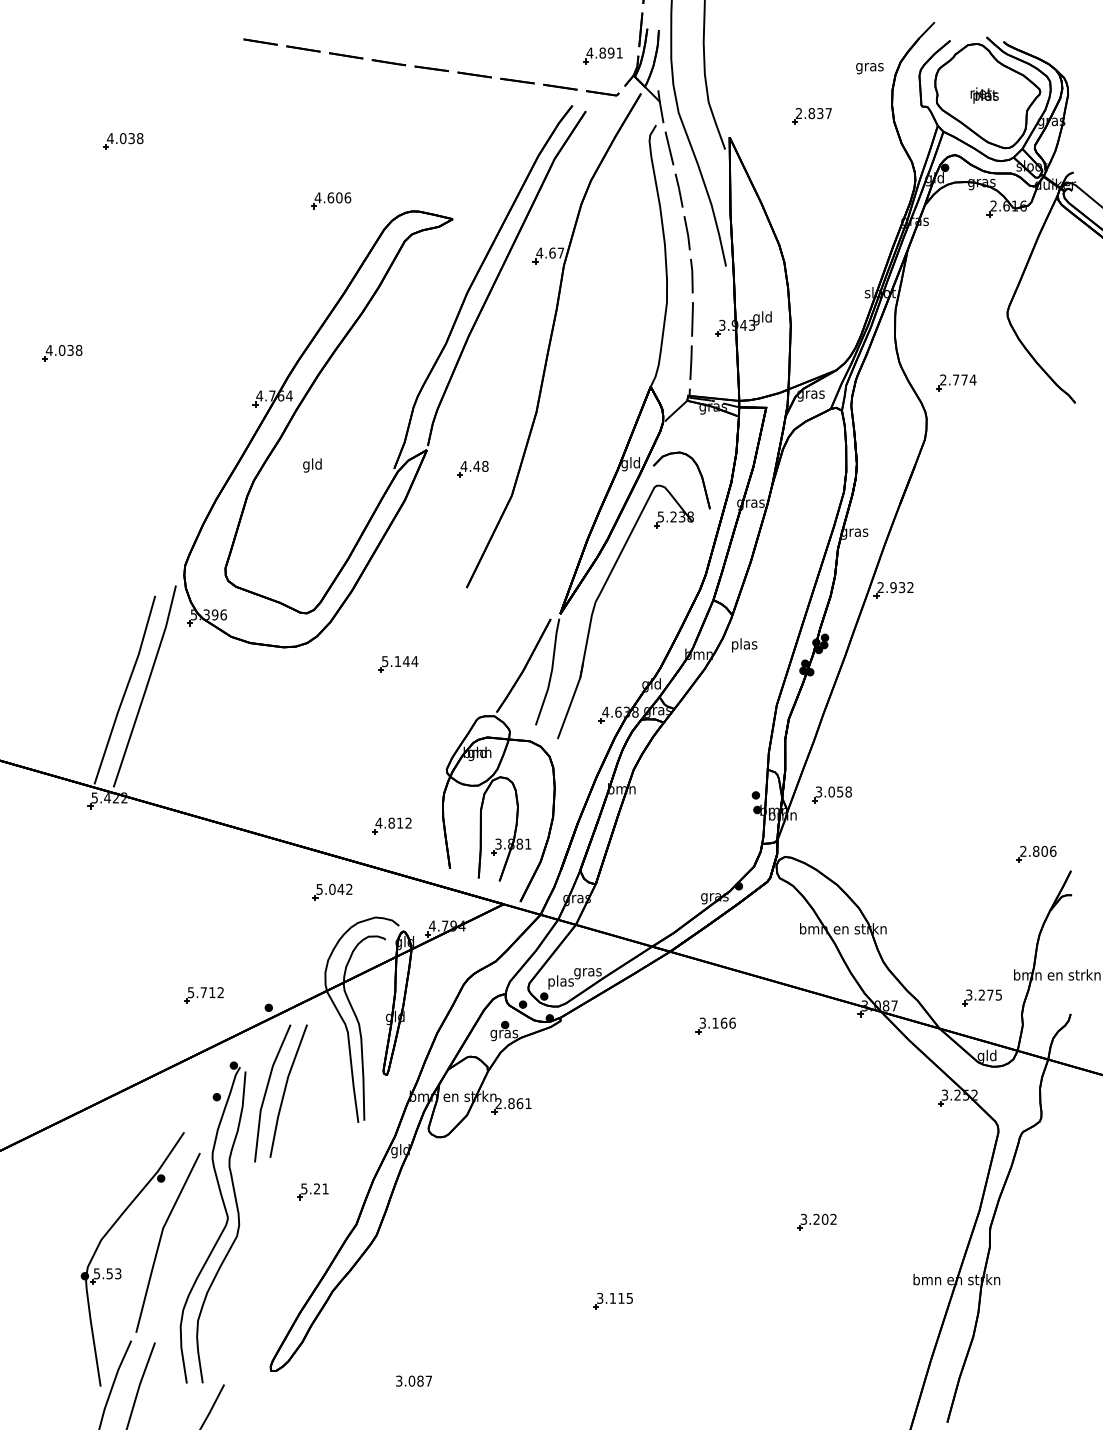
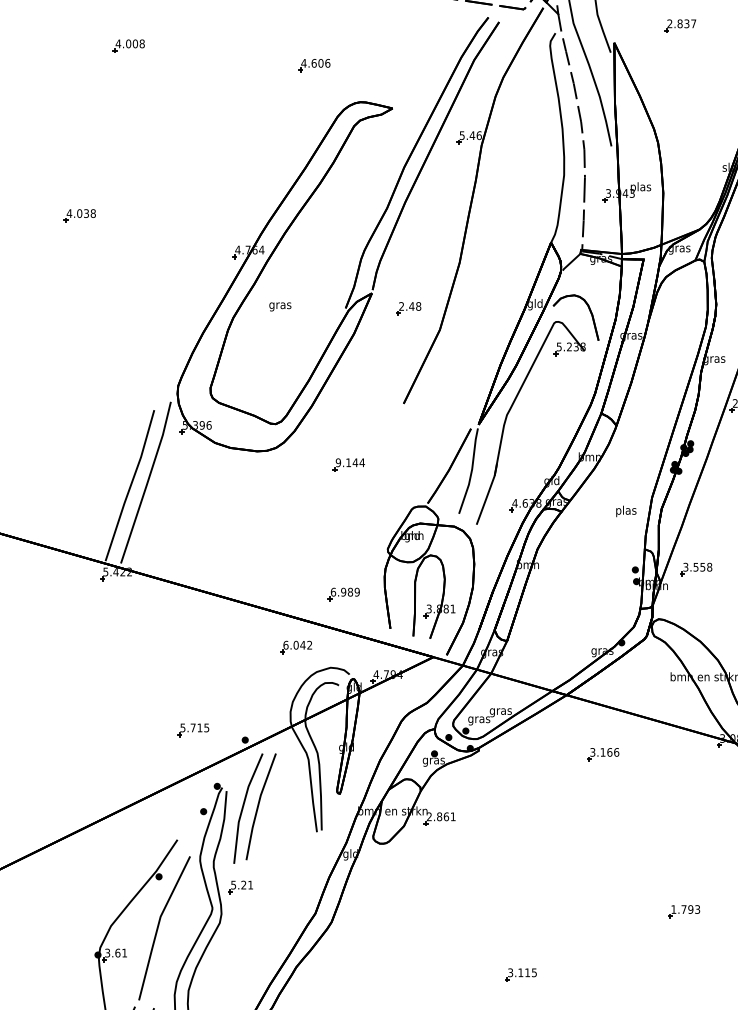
text: (131, 138) -> (135, 43), 4.038 -> 4.008
part: (331, 200) -> (314, 65), moved
text: (550, 252) -> (470, 135), 4.67 -> 5.46
text: (762, 318) -> (640, 188), gld -> plas
text: (312, 465) -> (280, 305), gld -> gras
text: (463, 465) -> (401, 305), 4.48 -> 2.48
text: (744, 645) -> (626, 511), moved
text: (384, 661) -> (337, 462), 5.144 -> 9.144
text: (831, 791) -> (695, 566), 3.058 -> 3.558
text: (393, 822) -> (345, 591), 4.812 -> 6.989
text: (319, 888) -> (285, 644), 5.042 -> 6.042
text: (560, 982) -> (478, 719), plas -> gras
text: (220, 992) -> (206, 727), 5.712 -> 5.715
part: (312, 1191) -> (240, 887), moved
text: (818, 1218) -> (685, 908), 3.202 -> 1.793
text: (107, 1273) -> (116, 952), 5.53 -> 3.61

